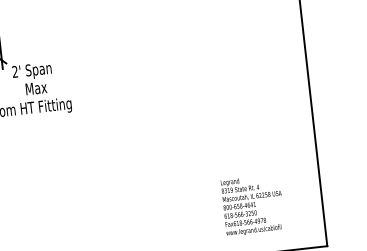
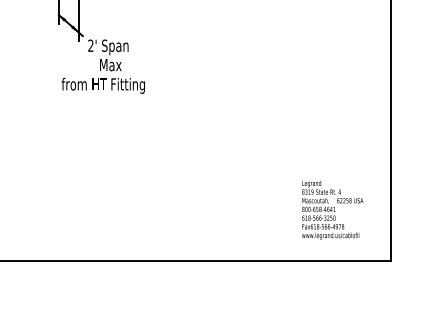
text: (252, 205) -> (332, 210), moved

